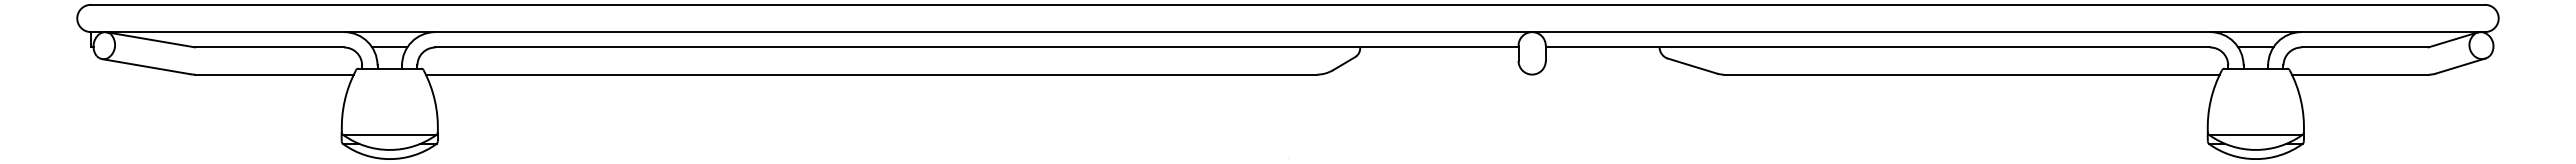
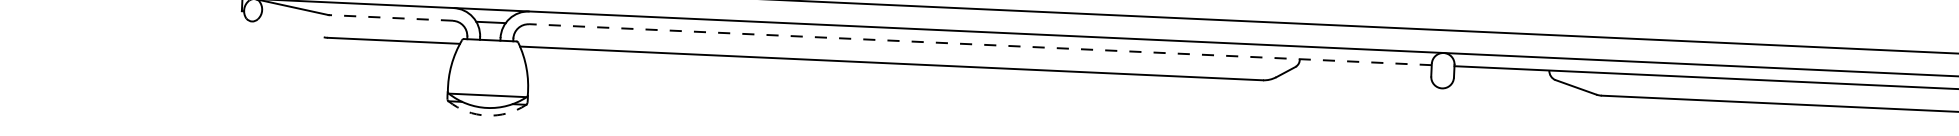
line: (269, 47) -> (390, 18), solid -> dashed
line: (976, 47) -> (980, 44), solid -> dashed
line: (146, 66) -> (287, 29), removed
arc: (389, 159) -> (486, 115), solid -> dashed

